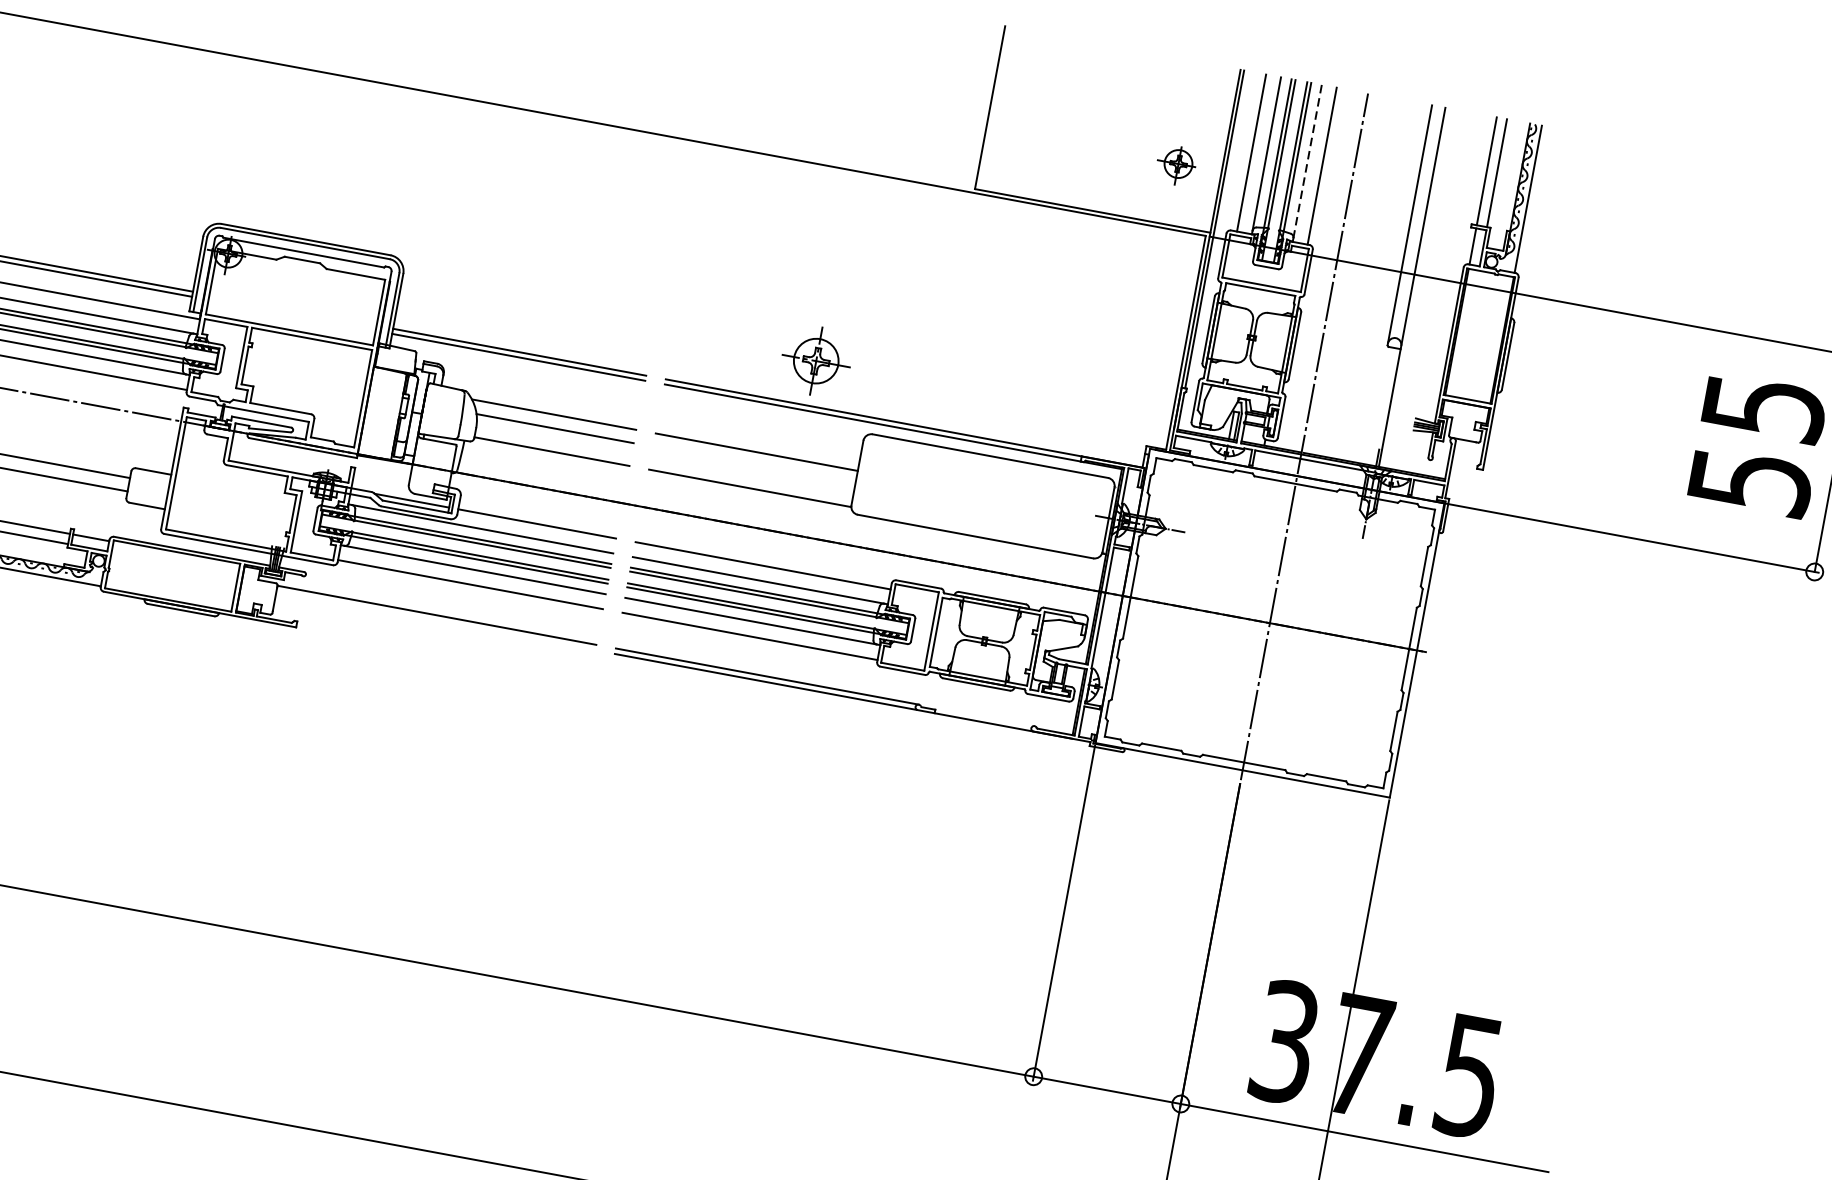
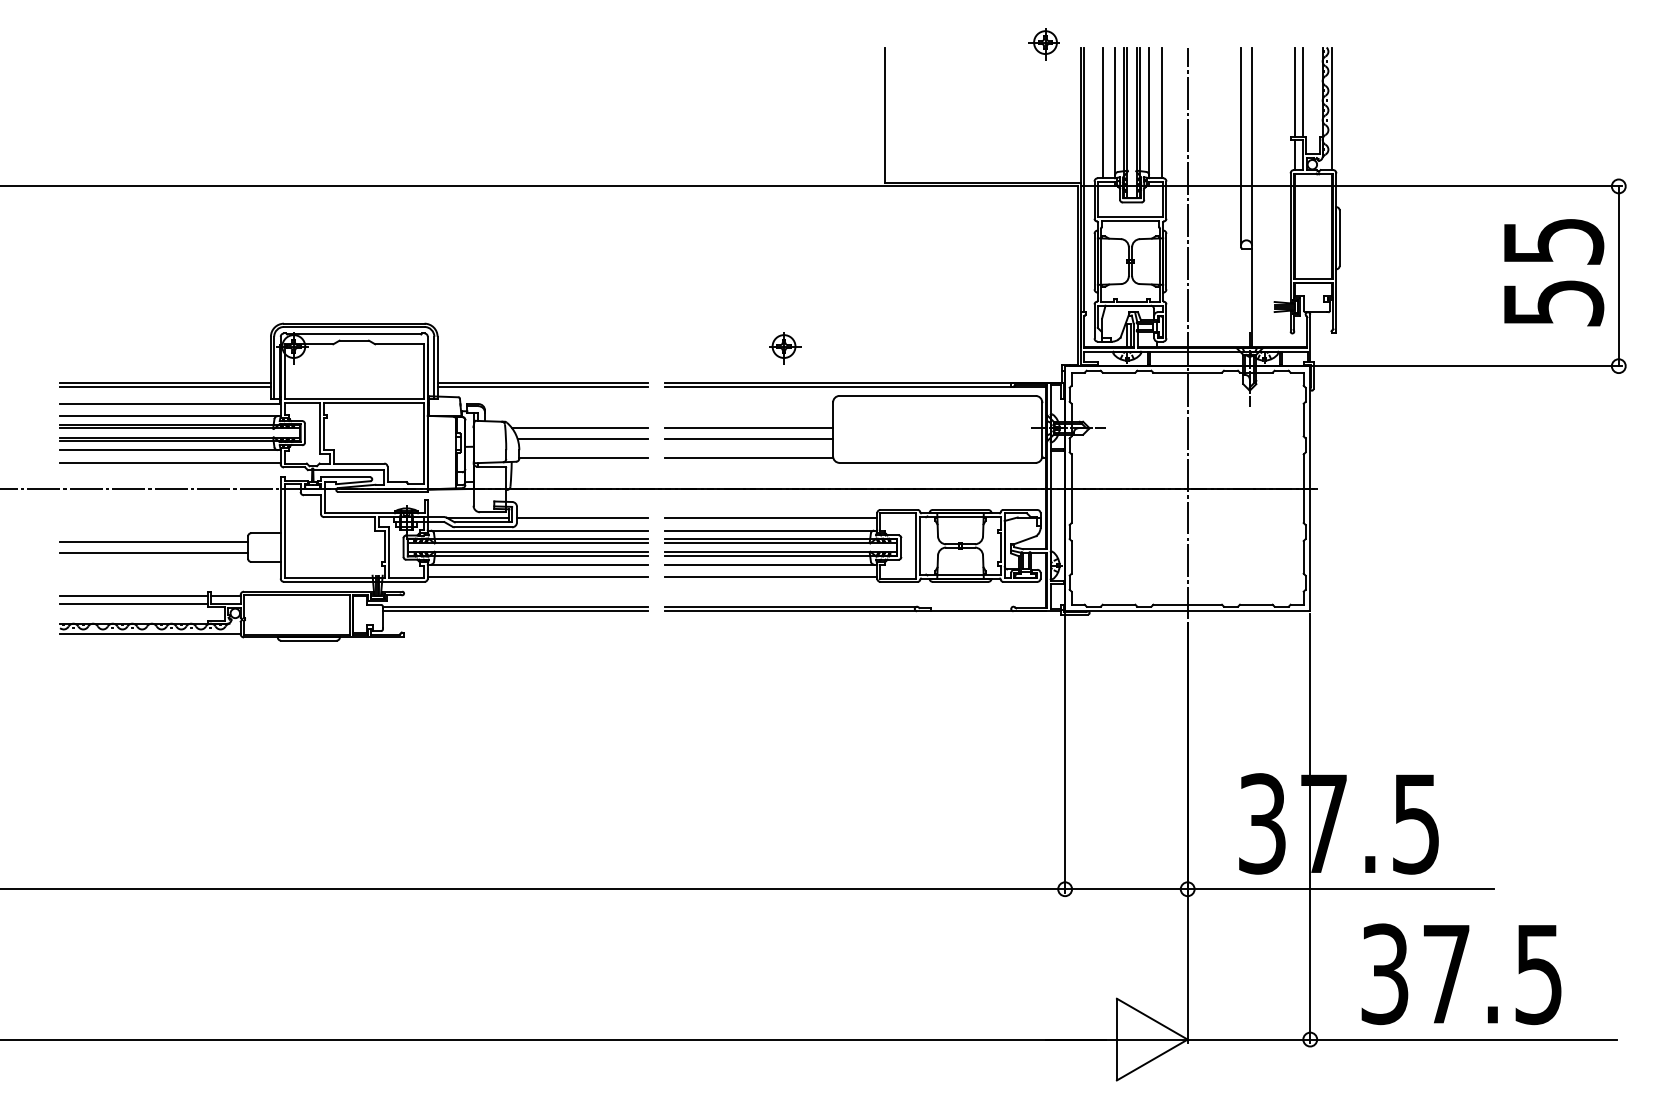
line: (1308, 161) -> (1149, 111), dashed -> solid
part: (1175, 165) -> (1043, 44), moved
part: (818, 365) -> (785, 348), size x0.62
line: (753, 465) -> (748, 438), added
line: (435, 621) -> (515, 611), added

